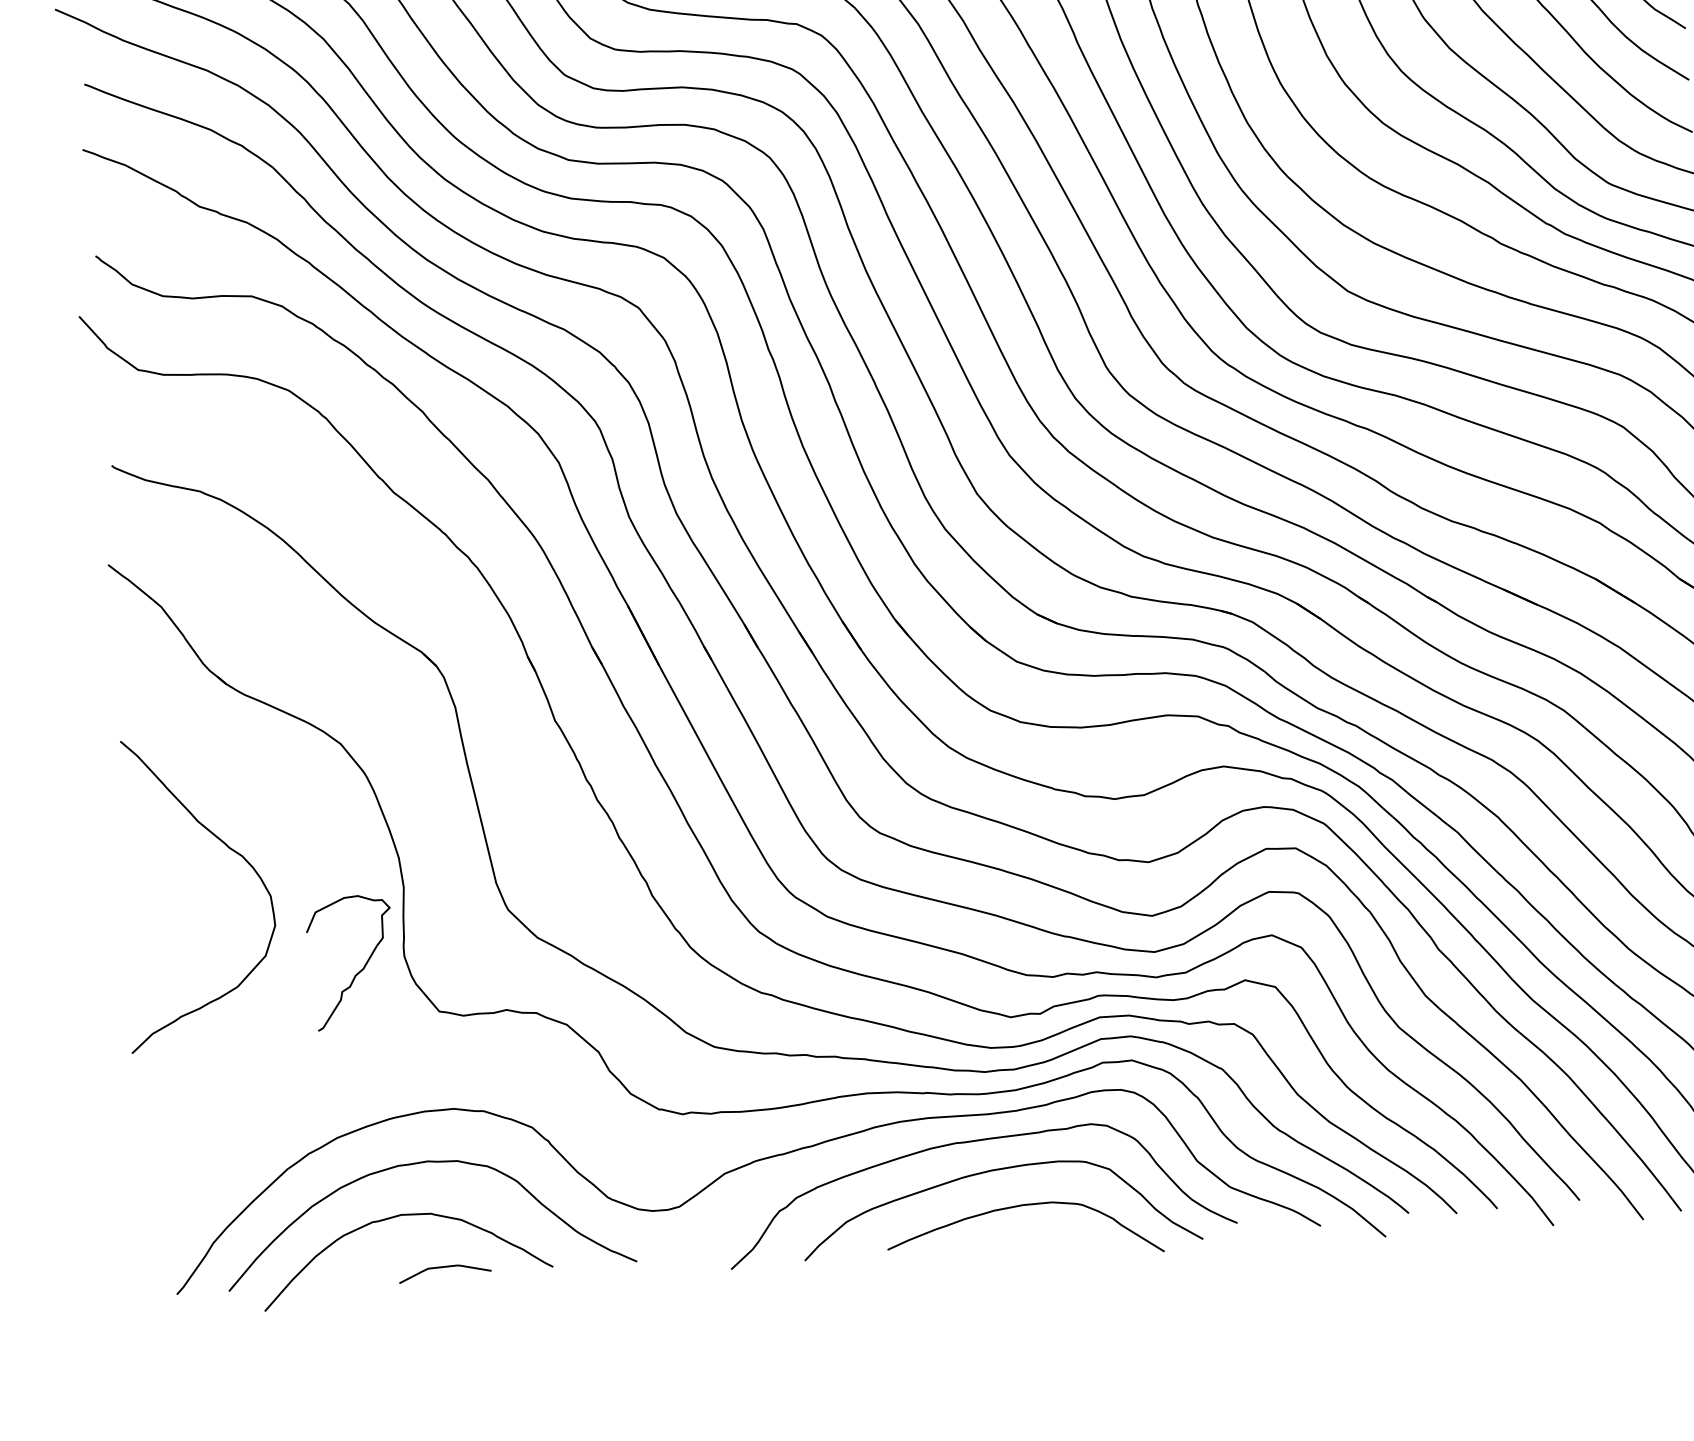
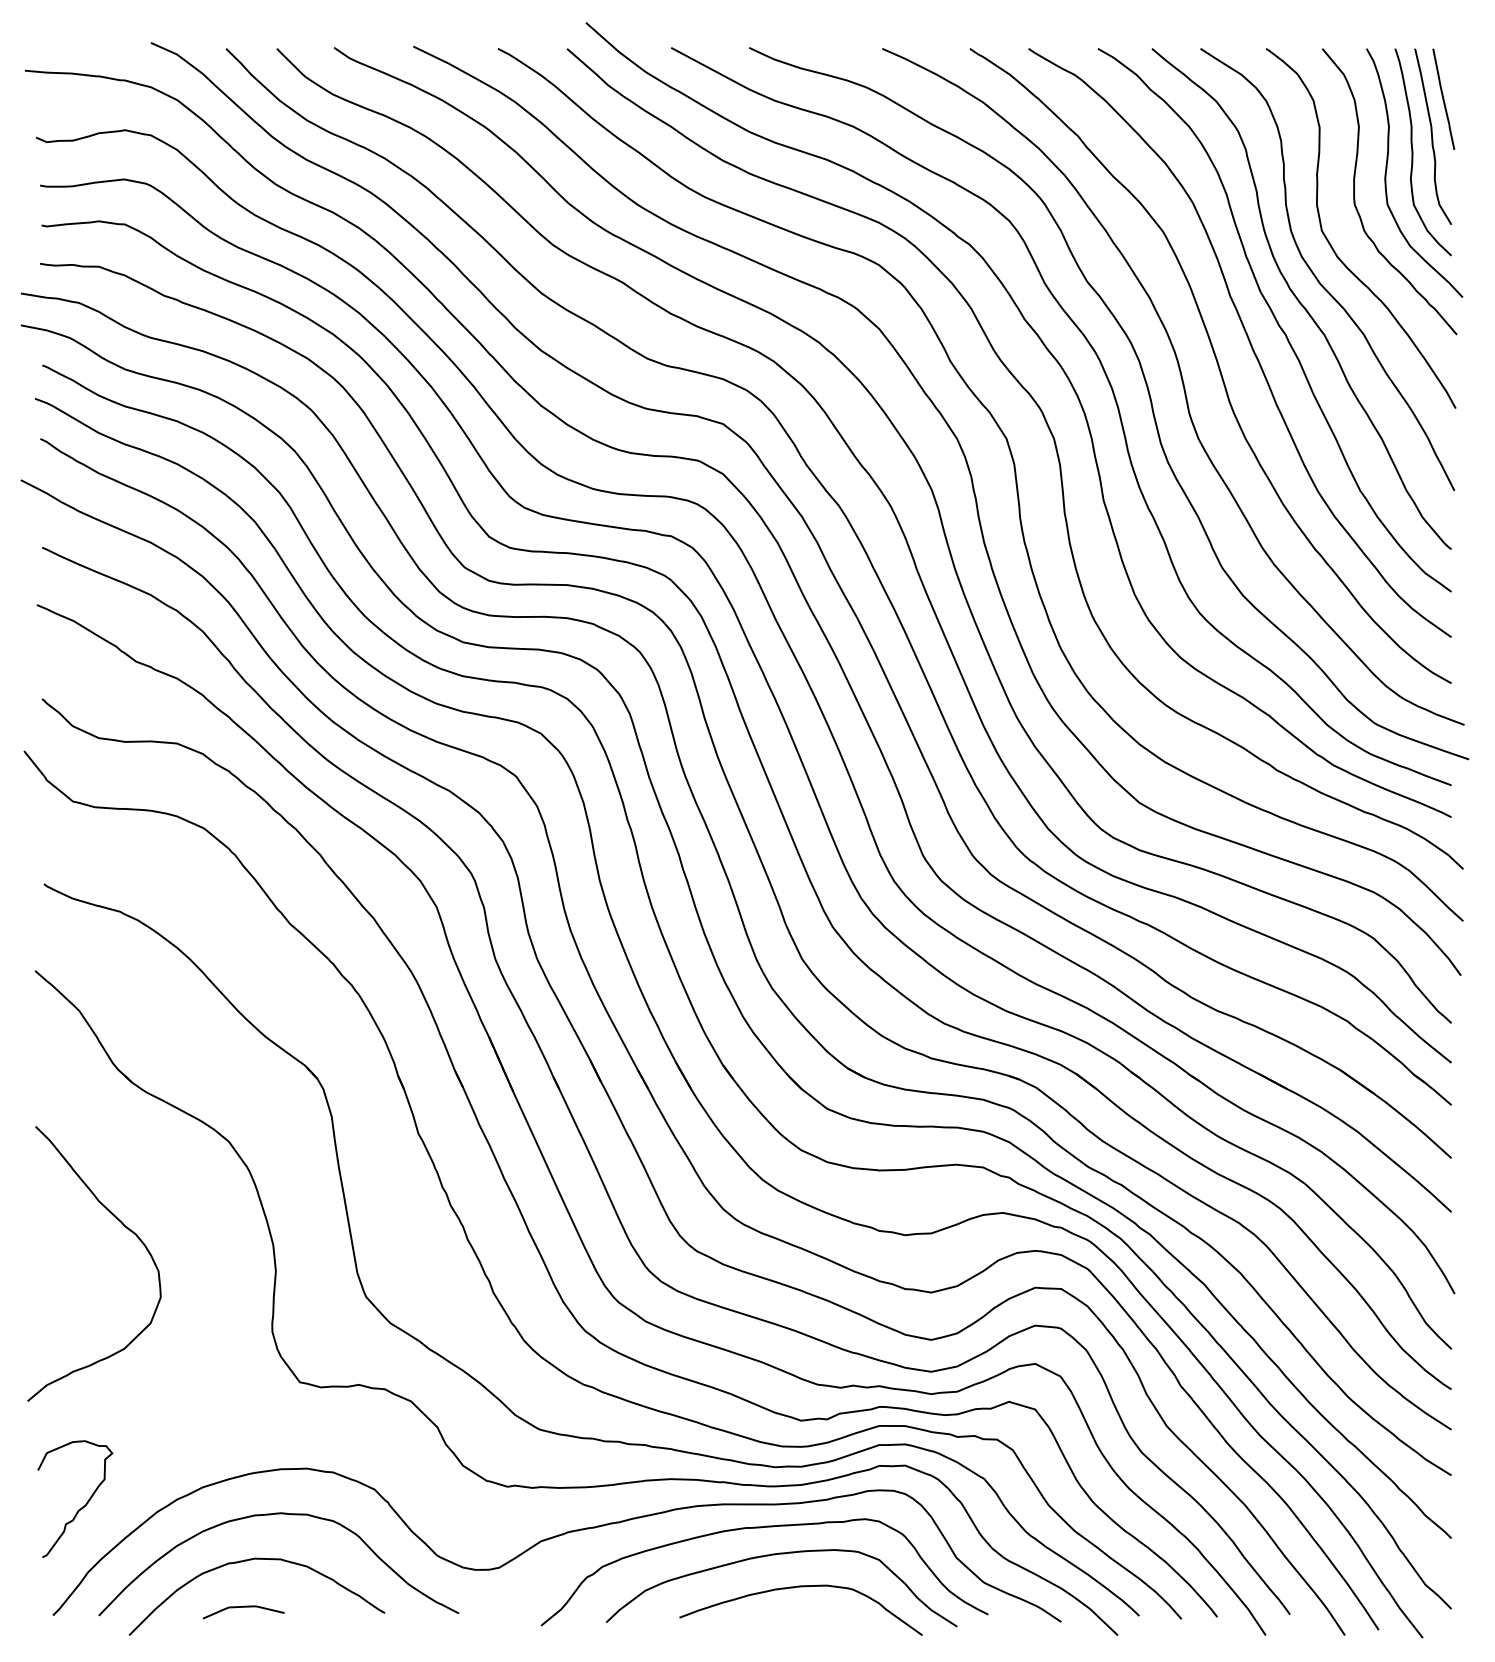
curve: (360, 969) -> (83, 1505), moved
curve: (444, 1267) -> (243, 1607), moved

